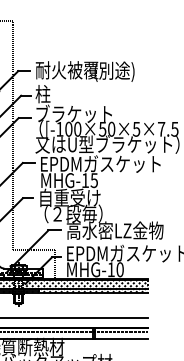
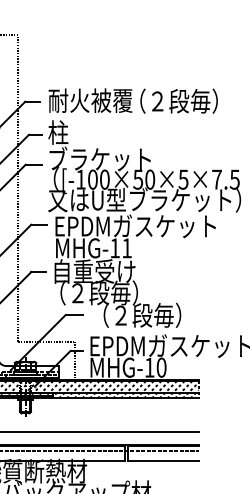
text: (128, 71) -> (172, 102), (別途) -> （２段毎）
text: (93, 180) -> (126, 248), MHG-15 -> MHG-11
text: (114, 230) -> (154, 314), 高水密LZ金物 -> （２段毎）

